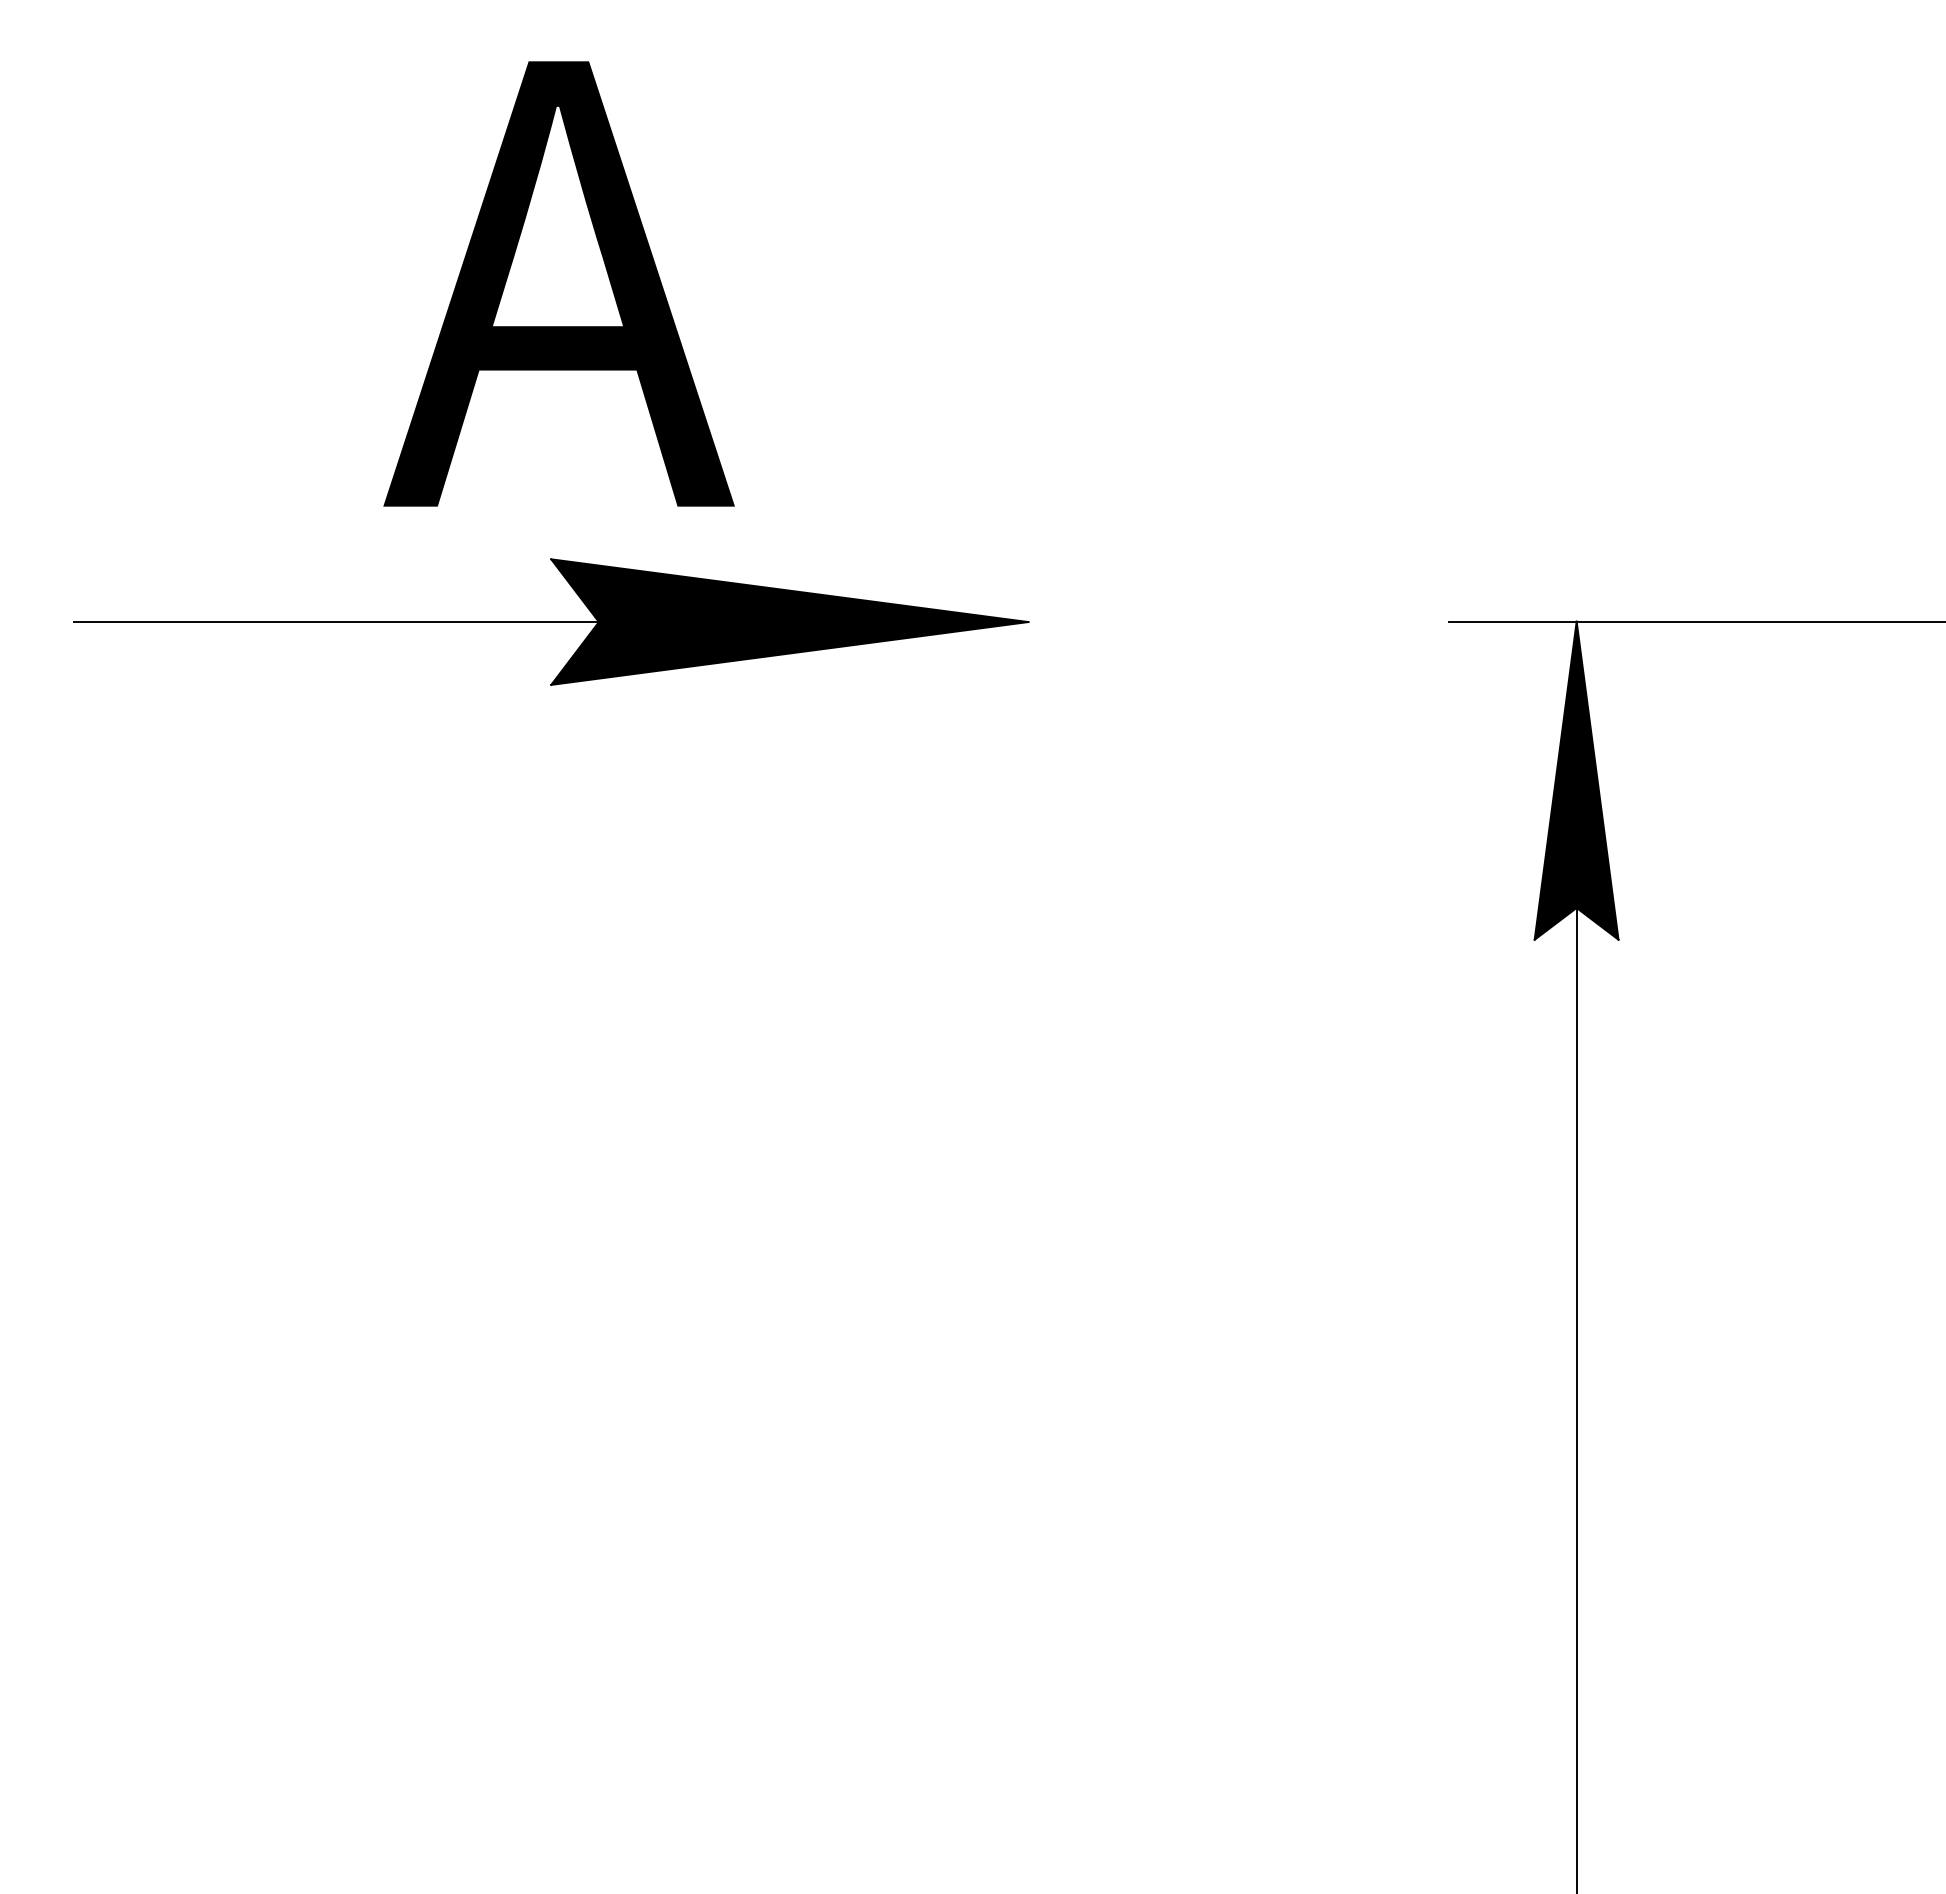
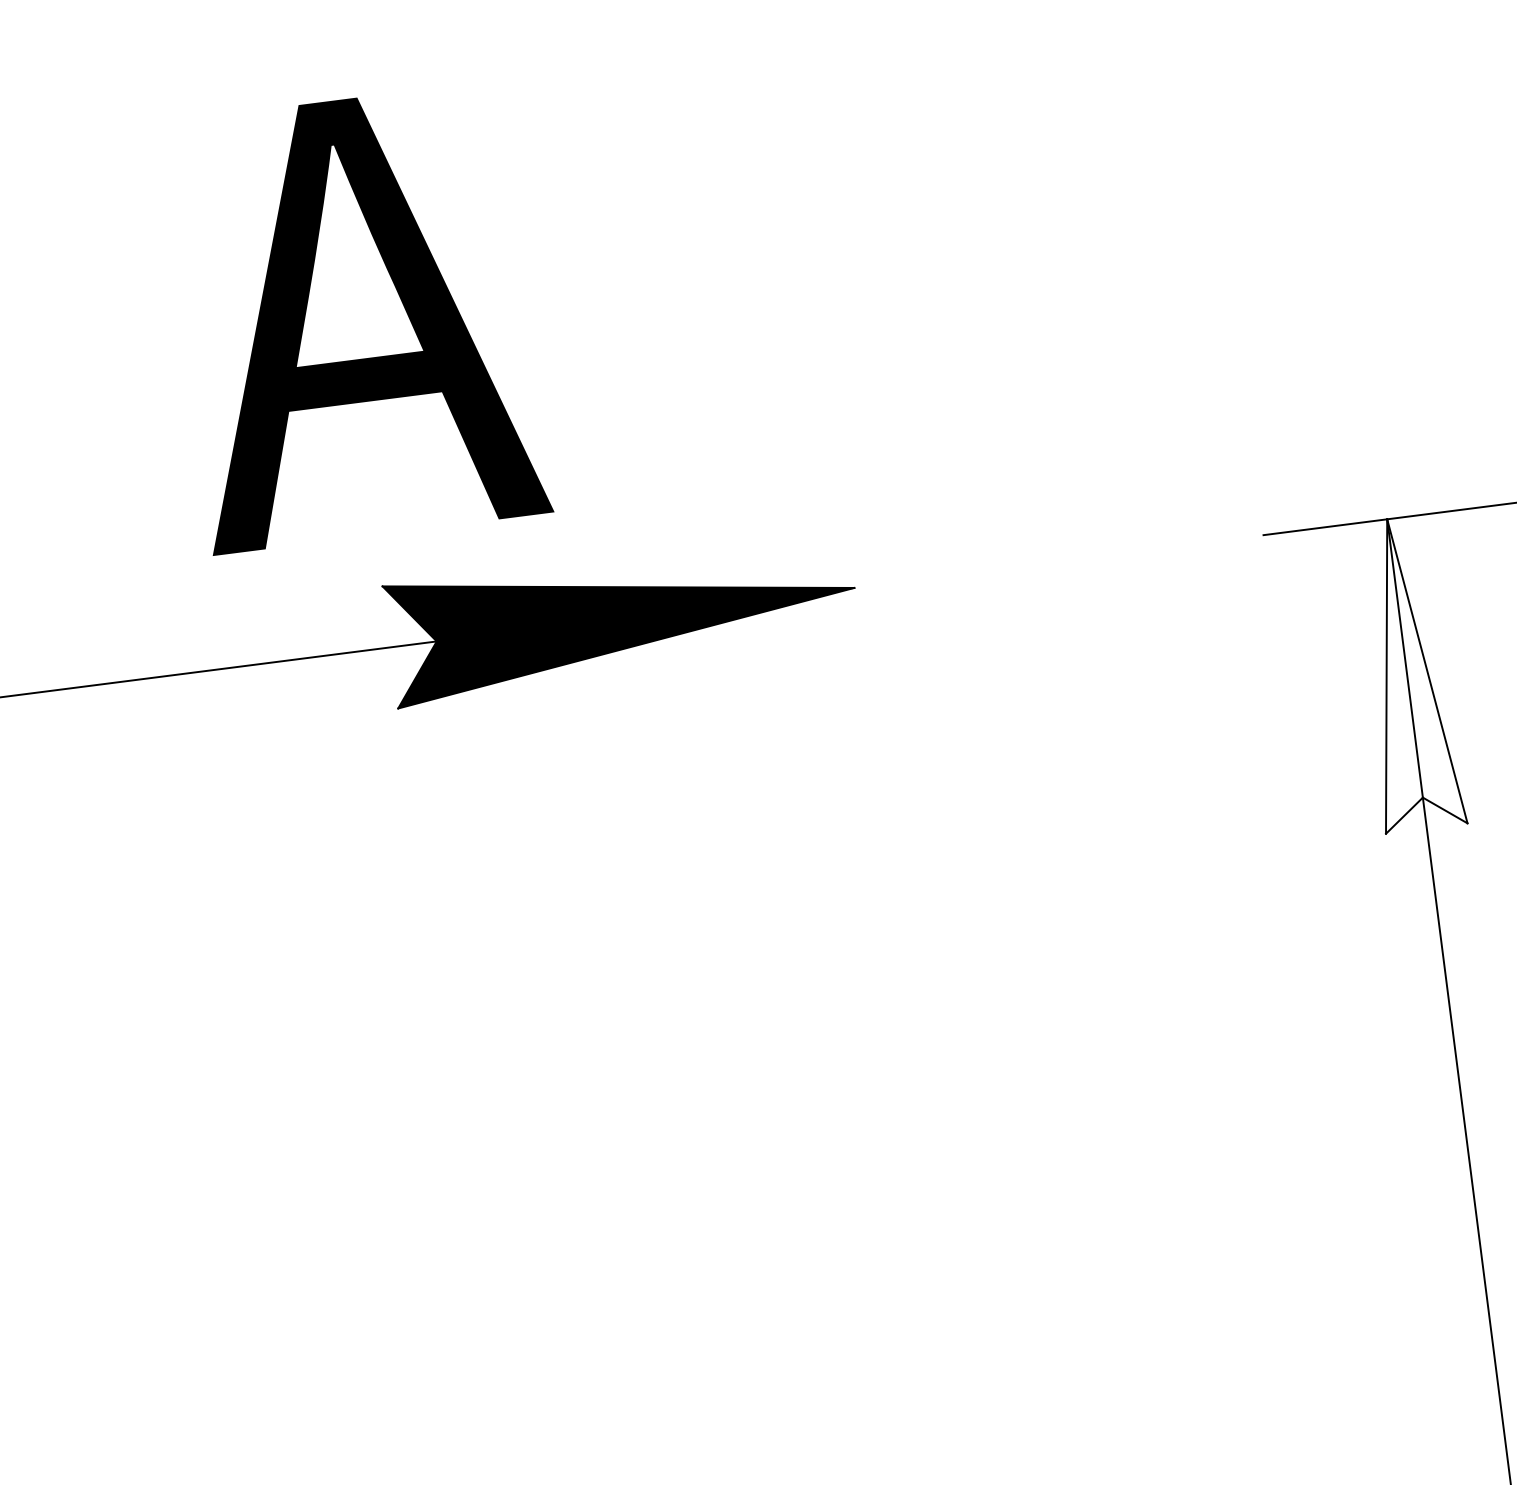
fill: (1576, 780) -> (1406, 673), removed

